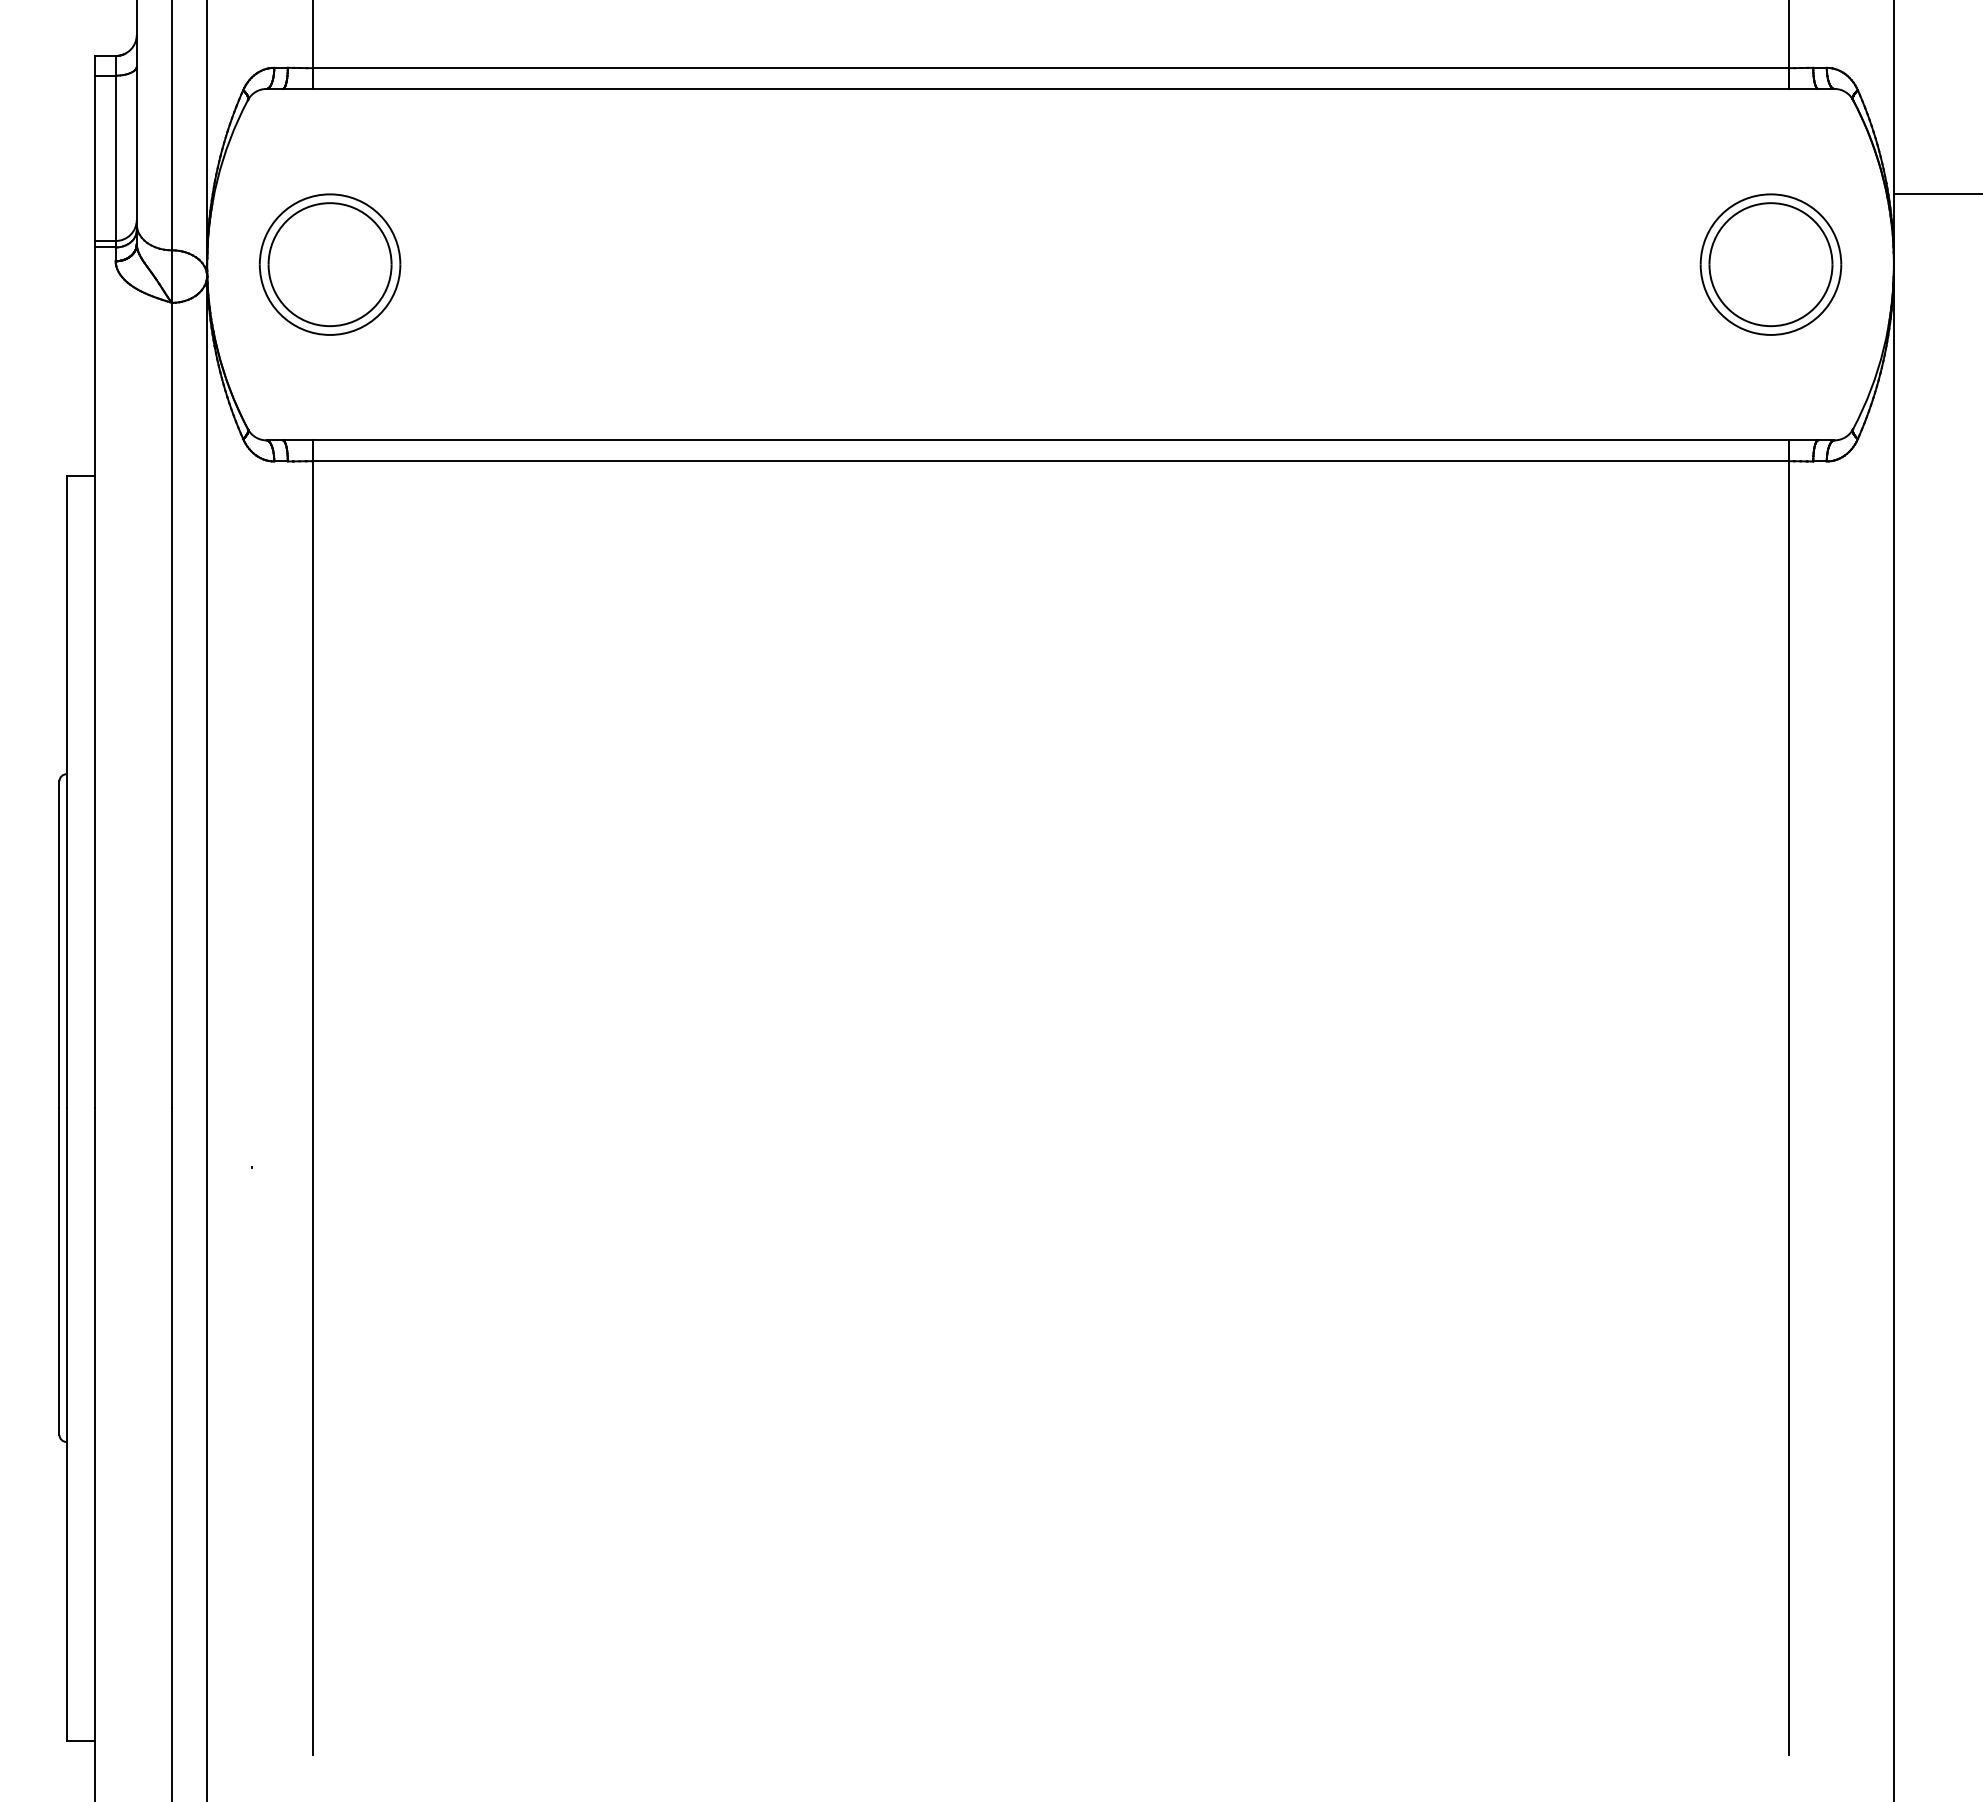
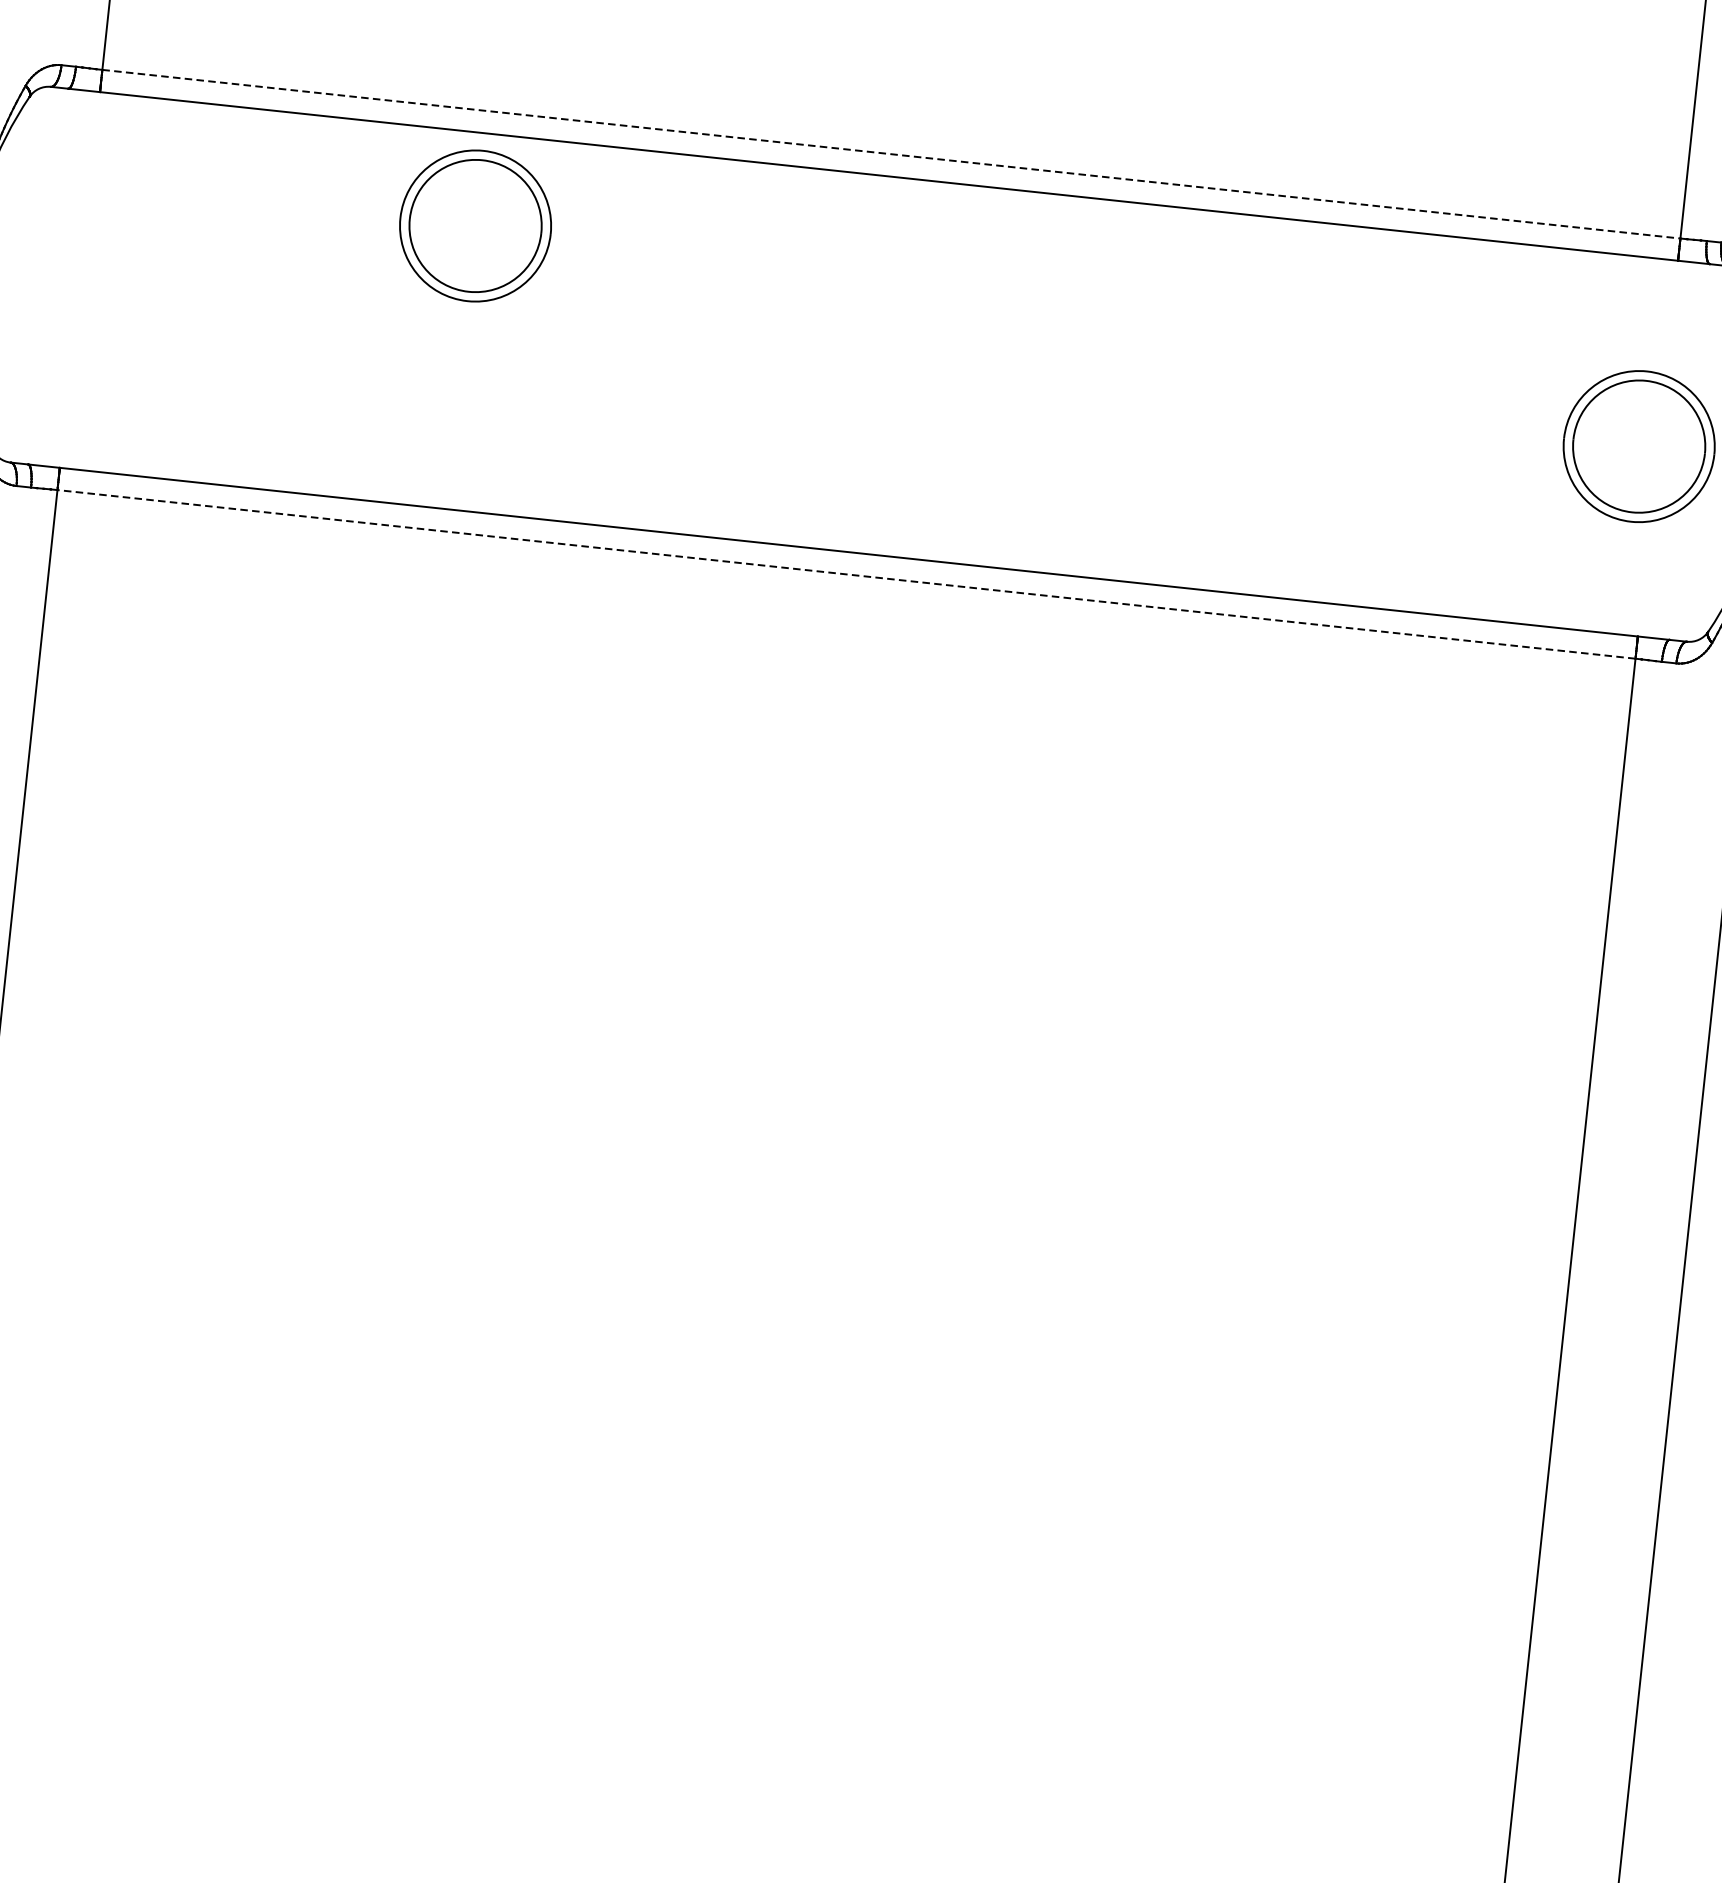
line: (1051, 68) -> (892, 154), solid -> dashed
part: (329, 264) -> (474, 225), moved
line: (1050, 461) -> (846, 574), solid -> dashed

